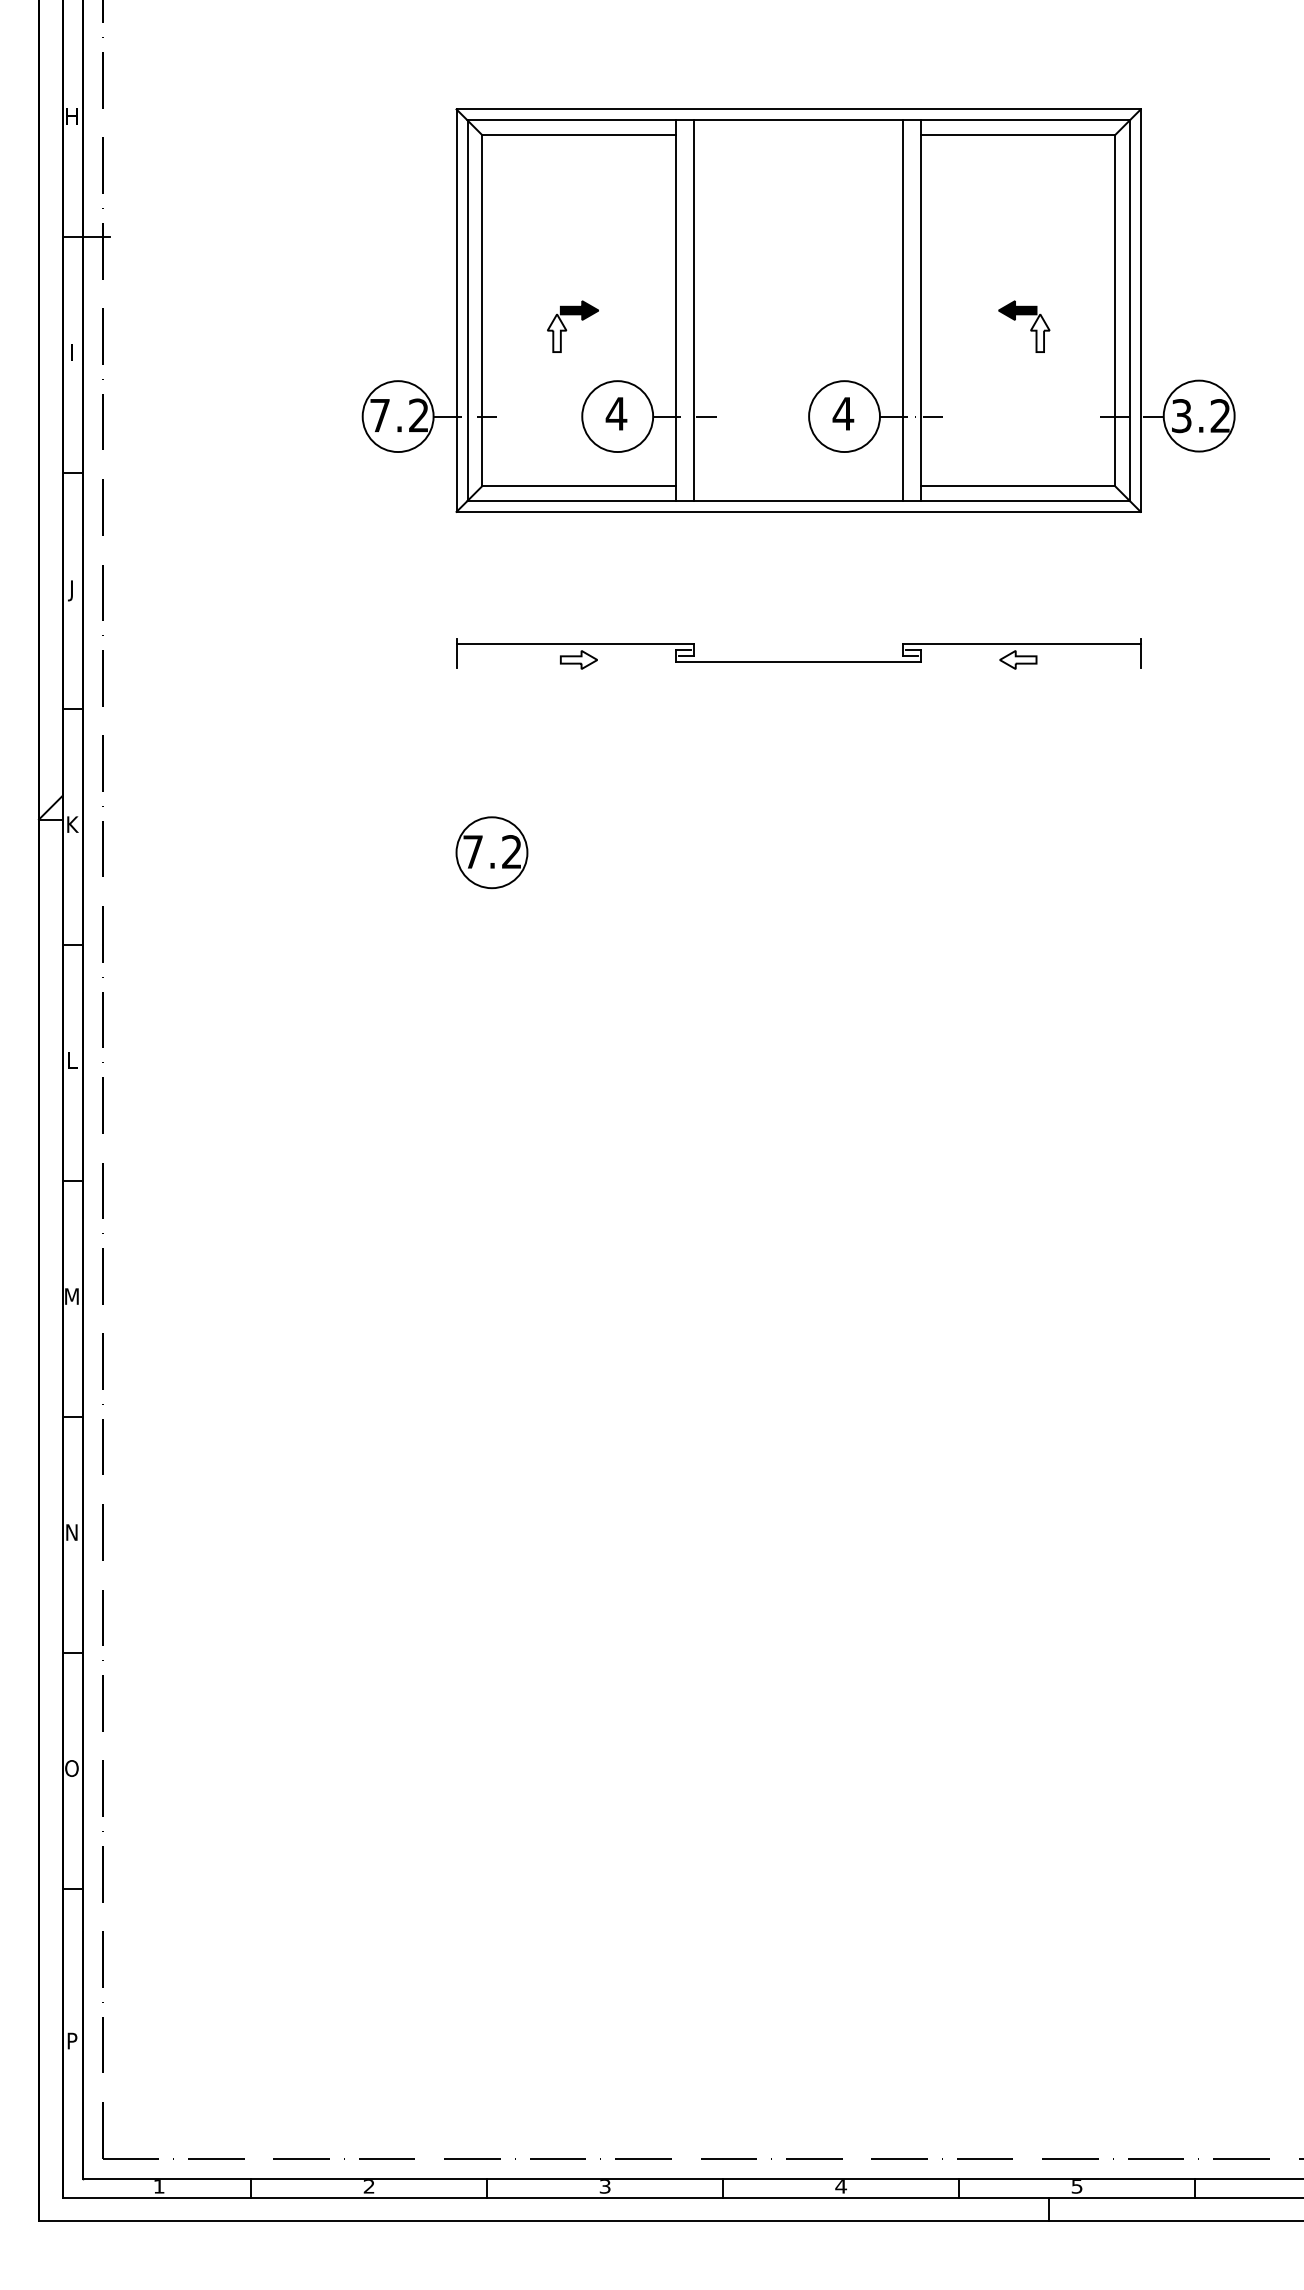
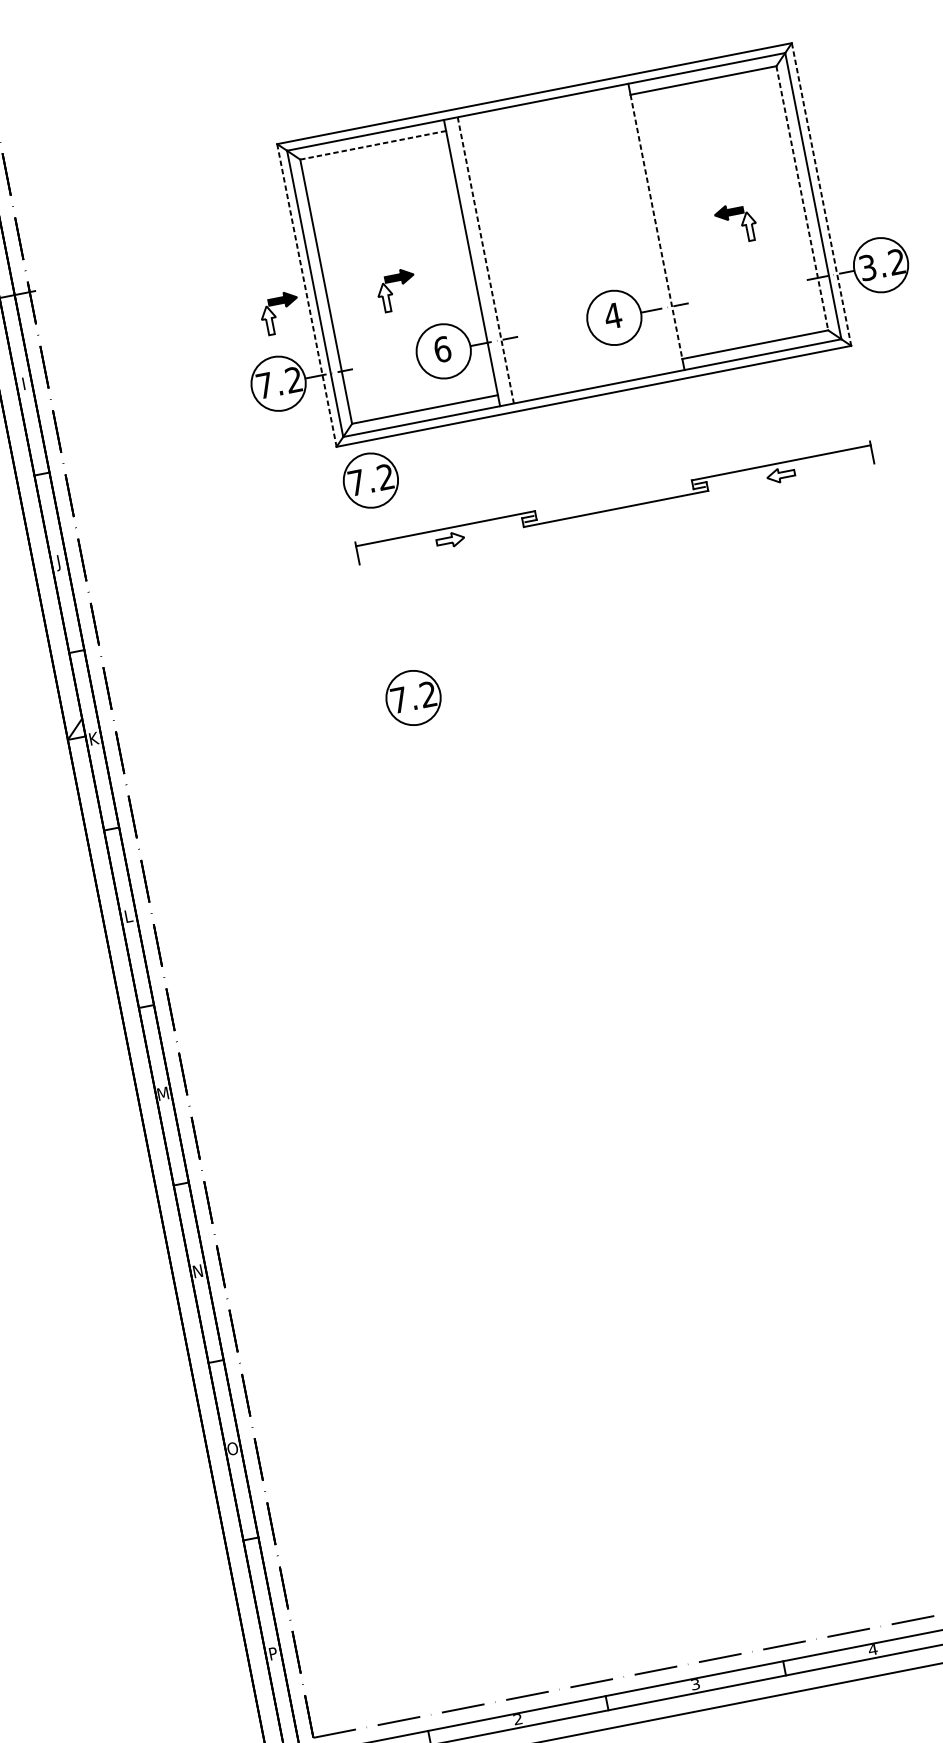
line: (579, 135) -> (373, 145), solid -> dashed
line: (902, 310) -> (642, 229), removed
line: (921, 310) -> (656, 226), solid -> dashed
line: (1115, 310) -> (802, 198), solid -> dashed
line: (456, 311) -> (307, 296), solid -> dashed
line: (694, 311) -> (486, 261), solid -> dashed
line: (1140, 311) -> (821, 195), solid -> dashed
part: (411, 328) -> (275, 315), added
text: (616, 413) -> (442, 349), 4 -> 6
part: (491, 563) -> (370, 480), added

